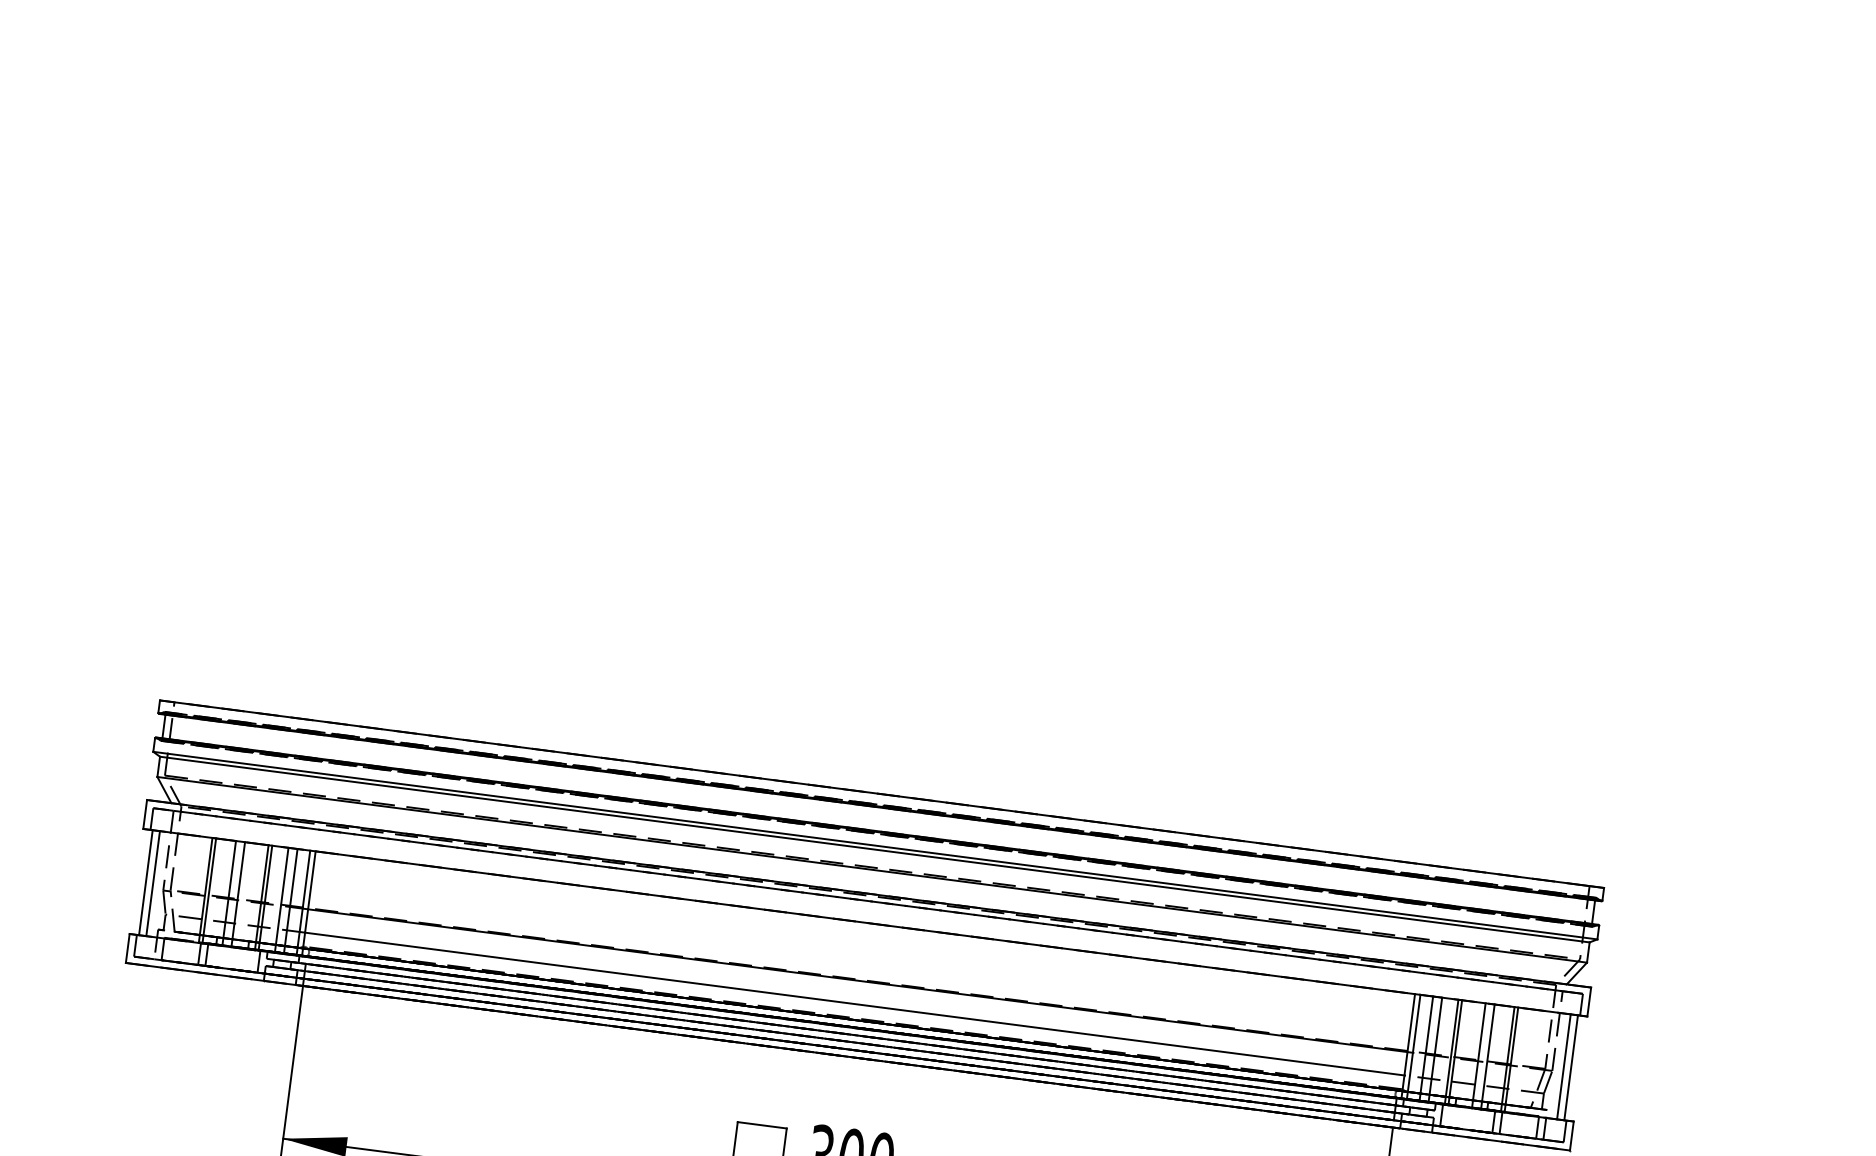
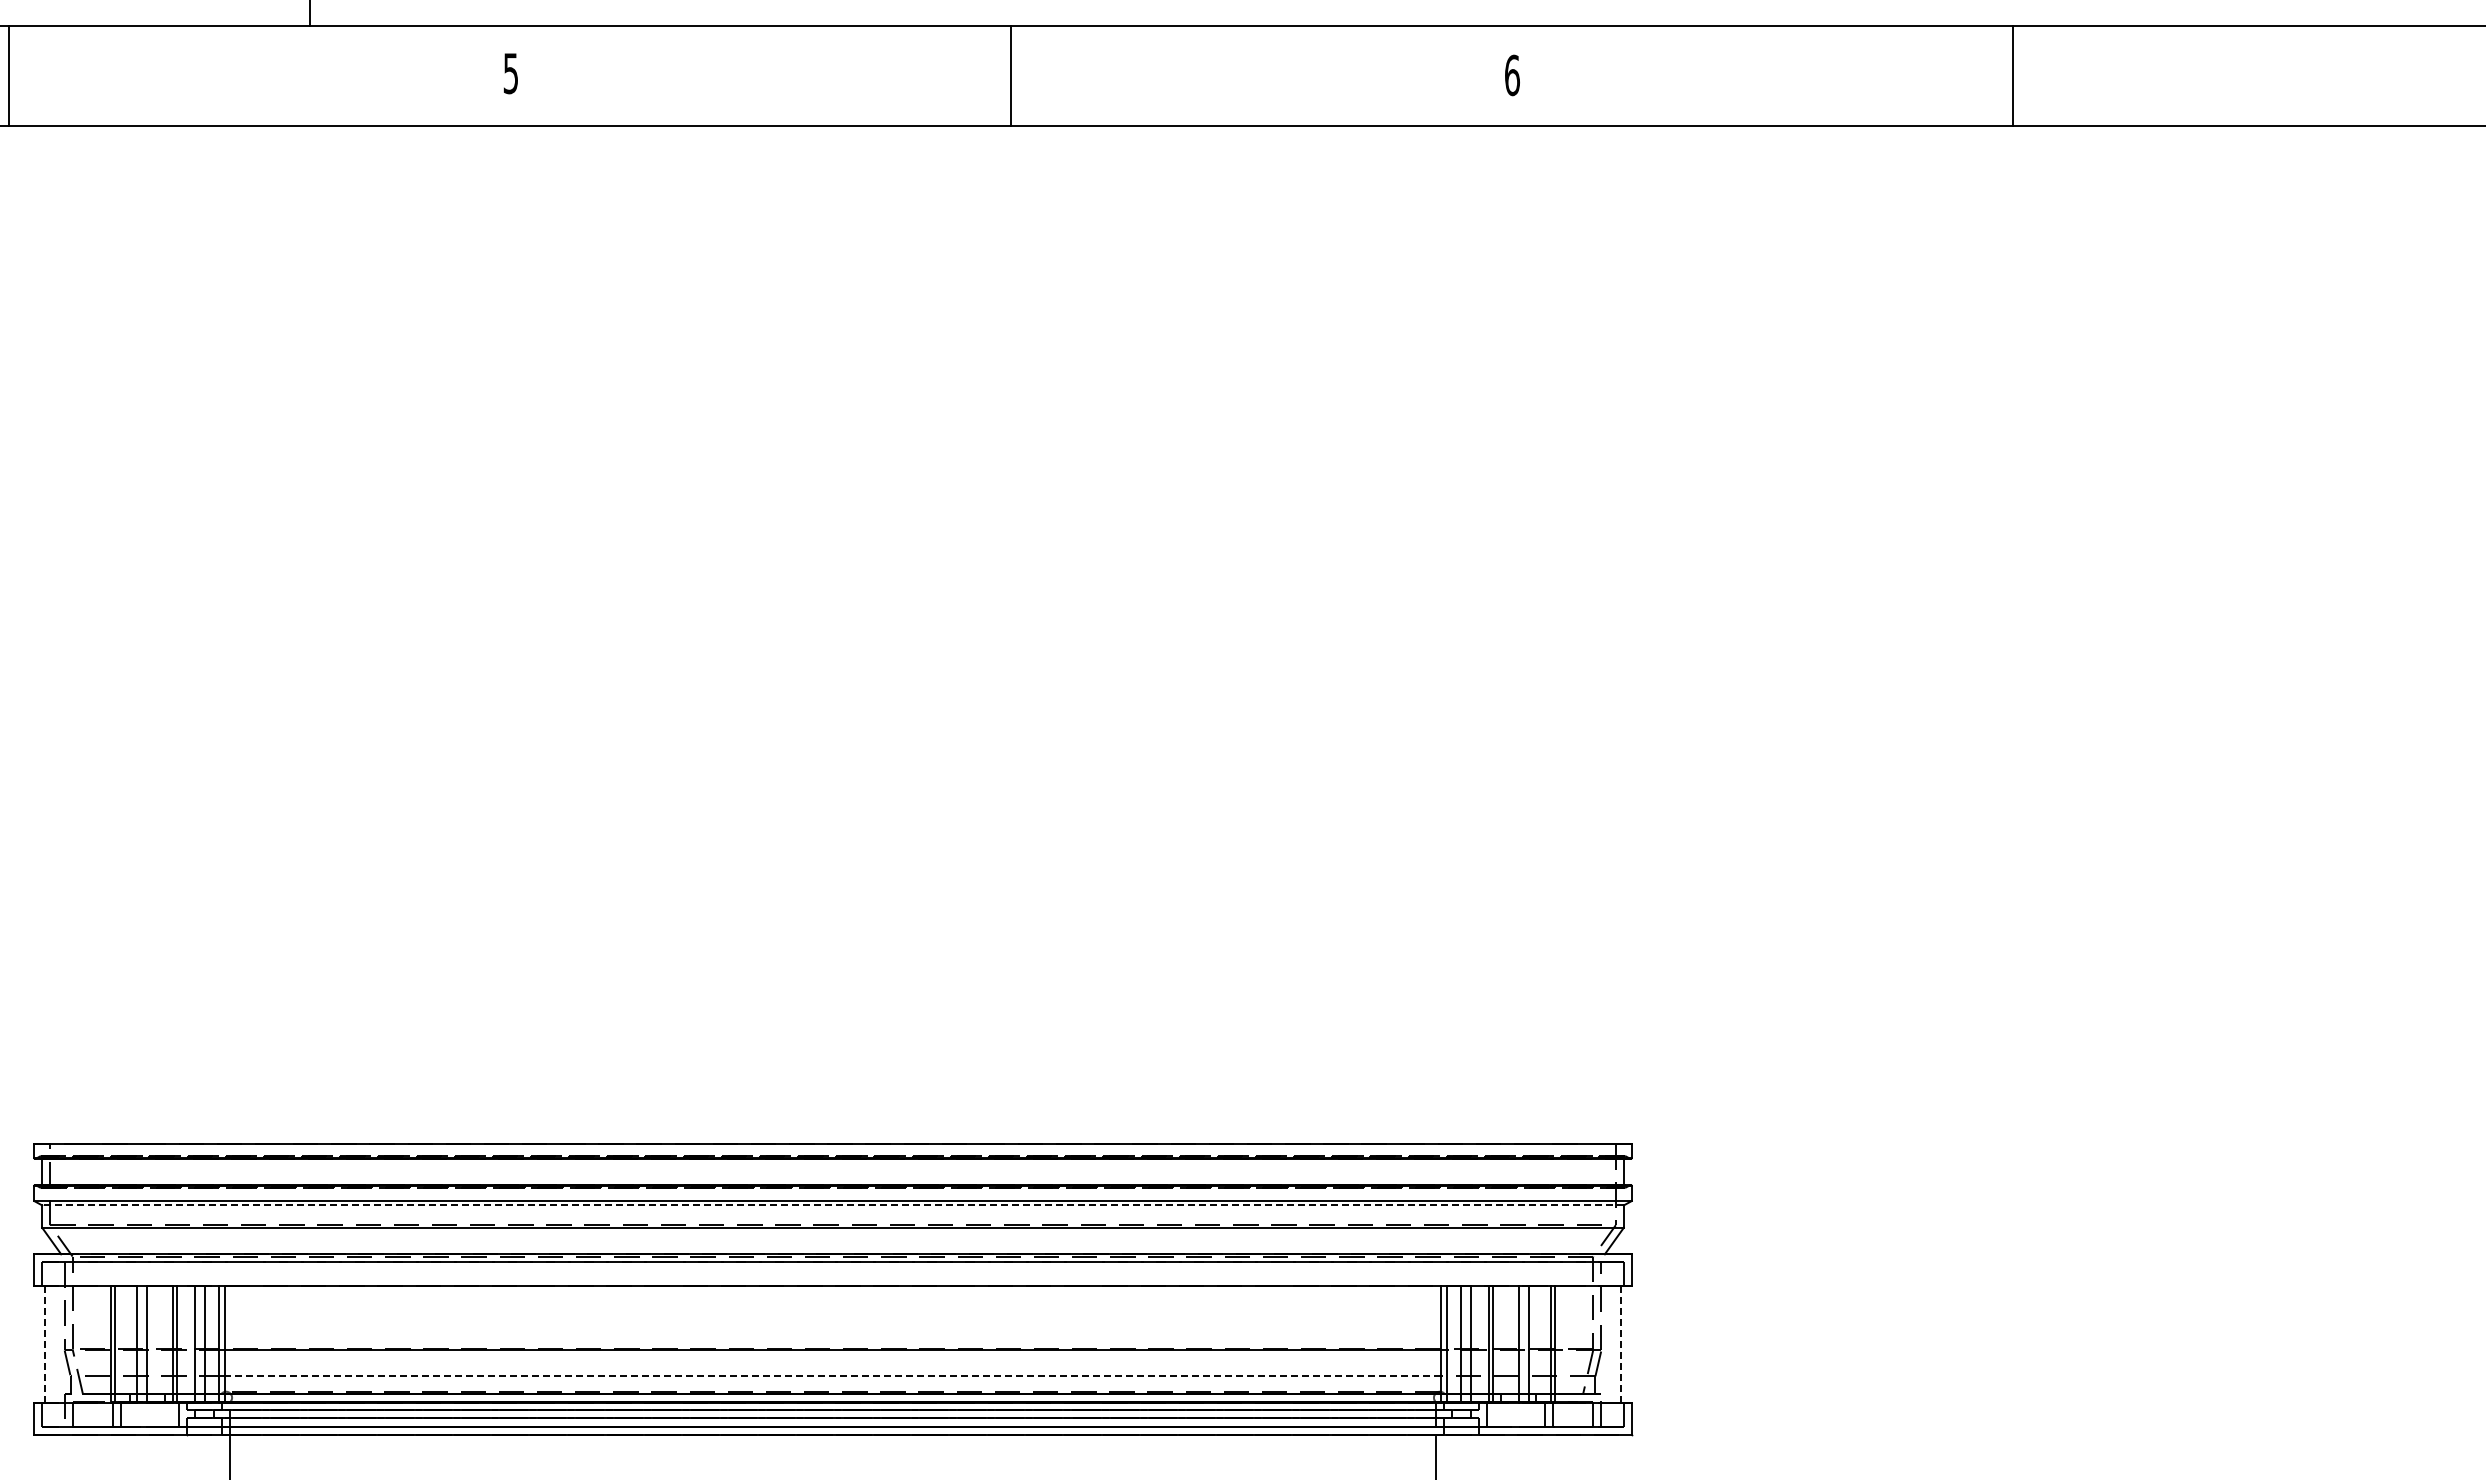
line: (875, 849) -> (833, 1205), solid -> dashed
line: (145, 881) -> (44, 1343), solid -> dashed
line: (152, 883) -> (52, 1344), removed
line: (854, 1004) -> (832, 1376), solid -> dashed
line: (1563, 1066) -> (1613, 1344), removed
line: (1571, 1067) -> (1621, 1344), solid -> dashed

